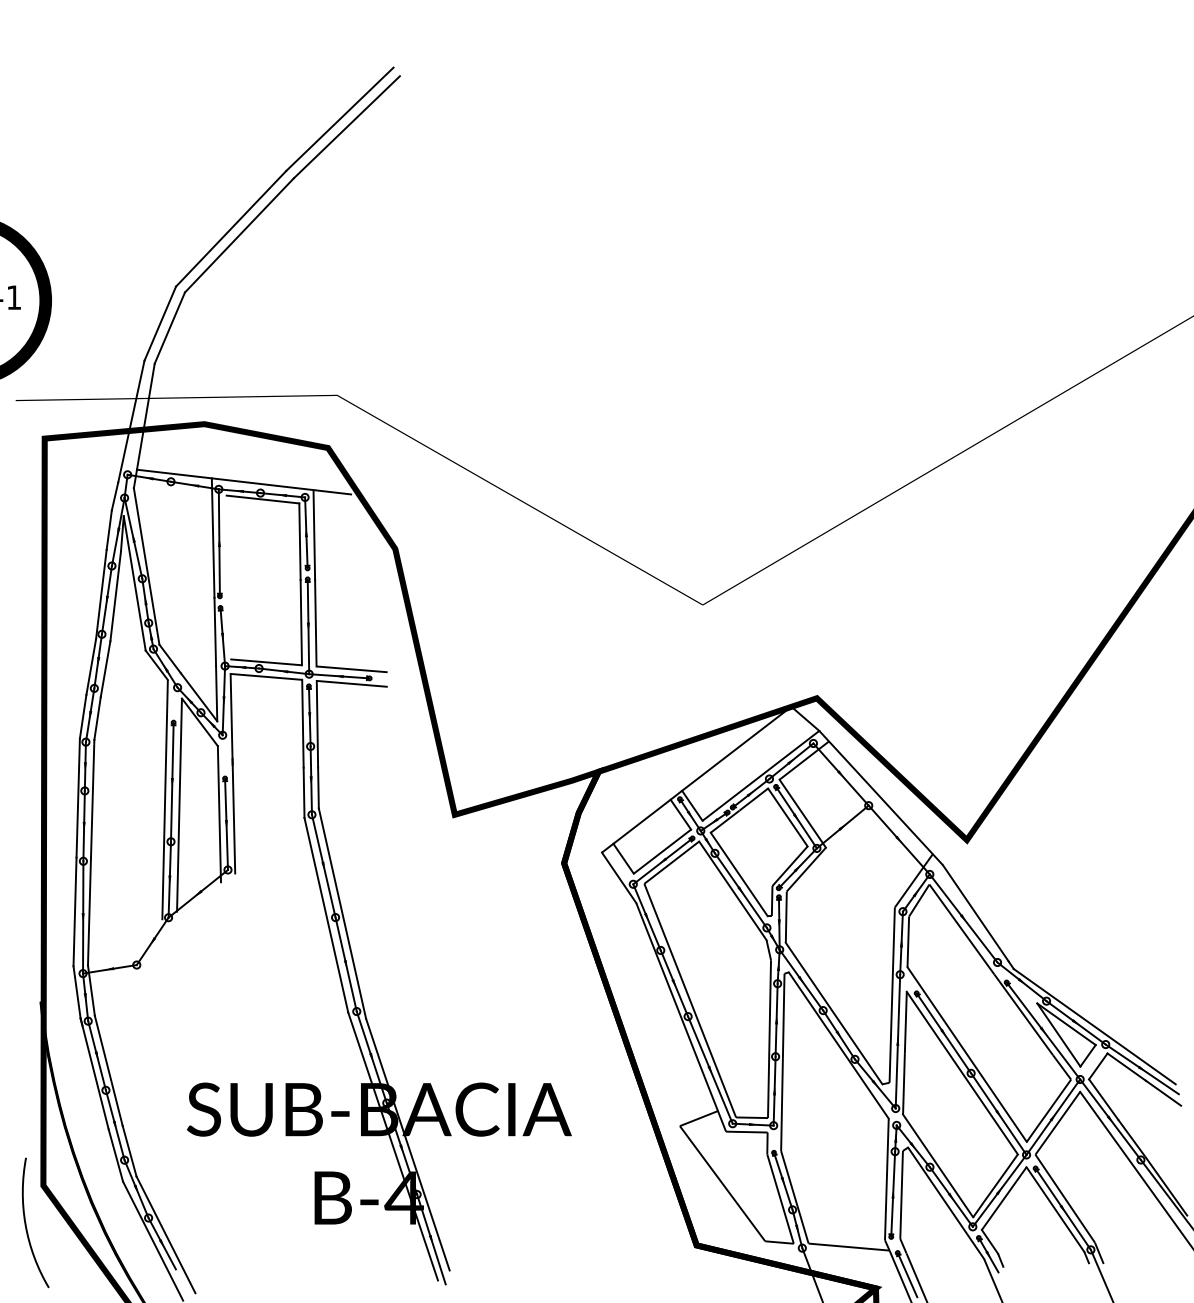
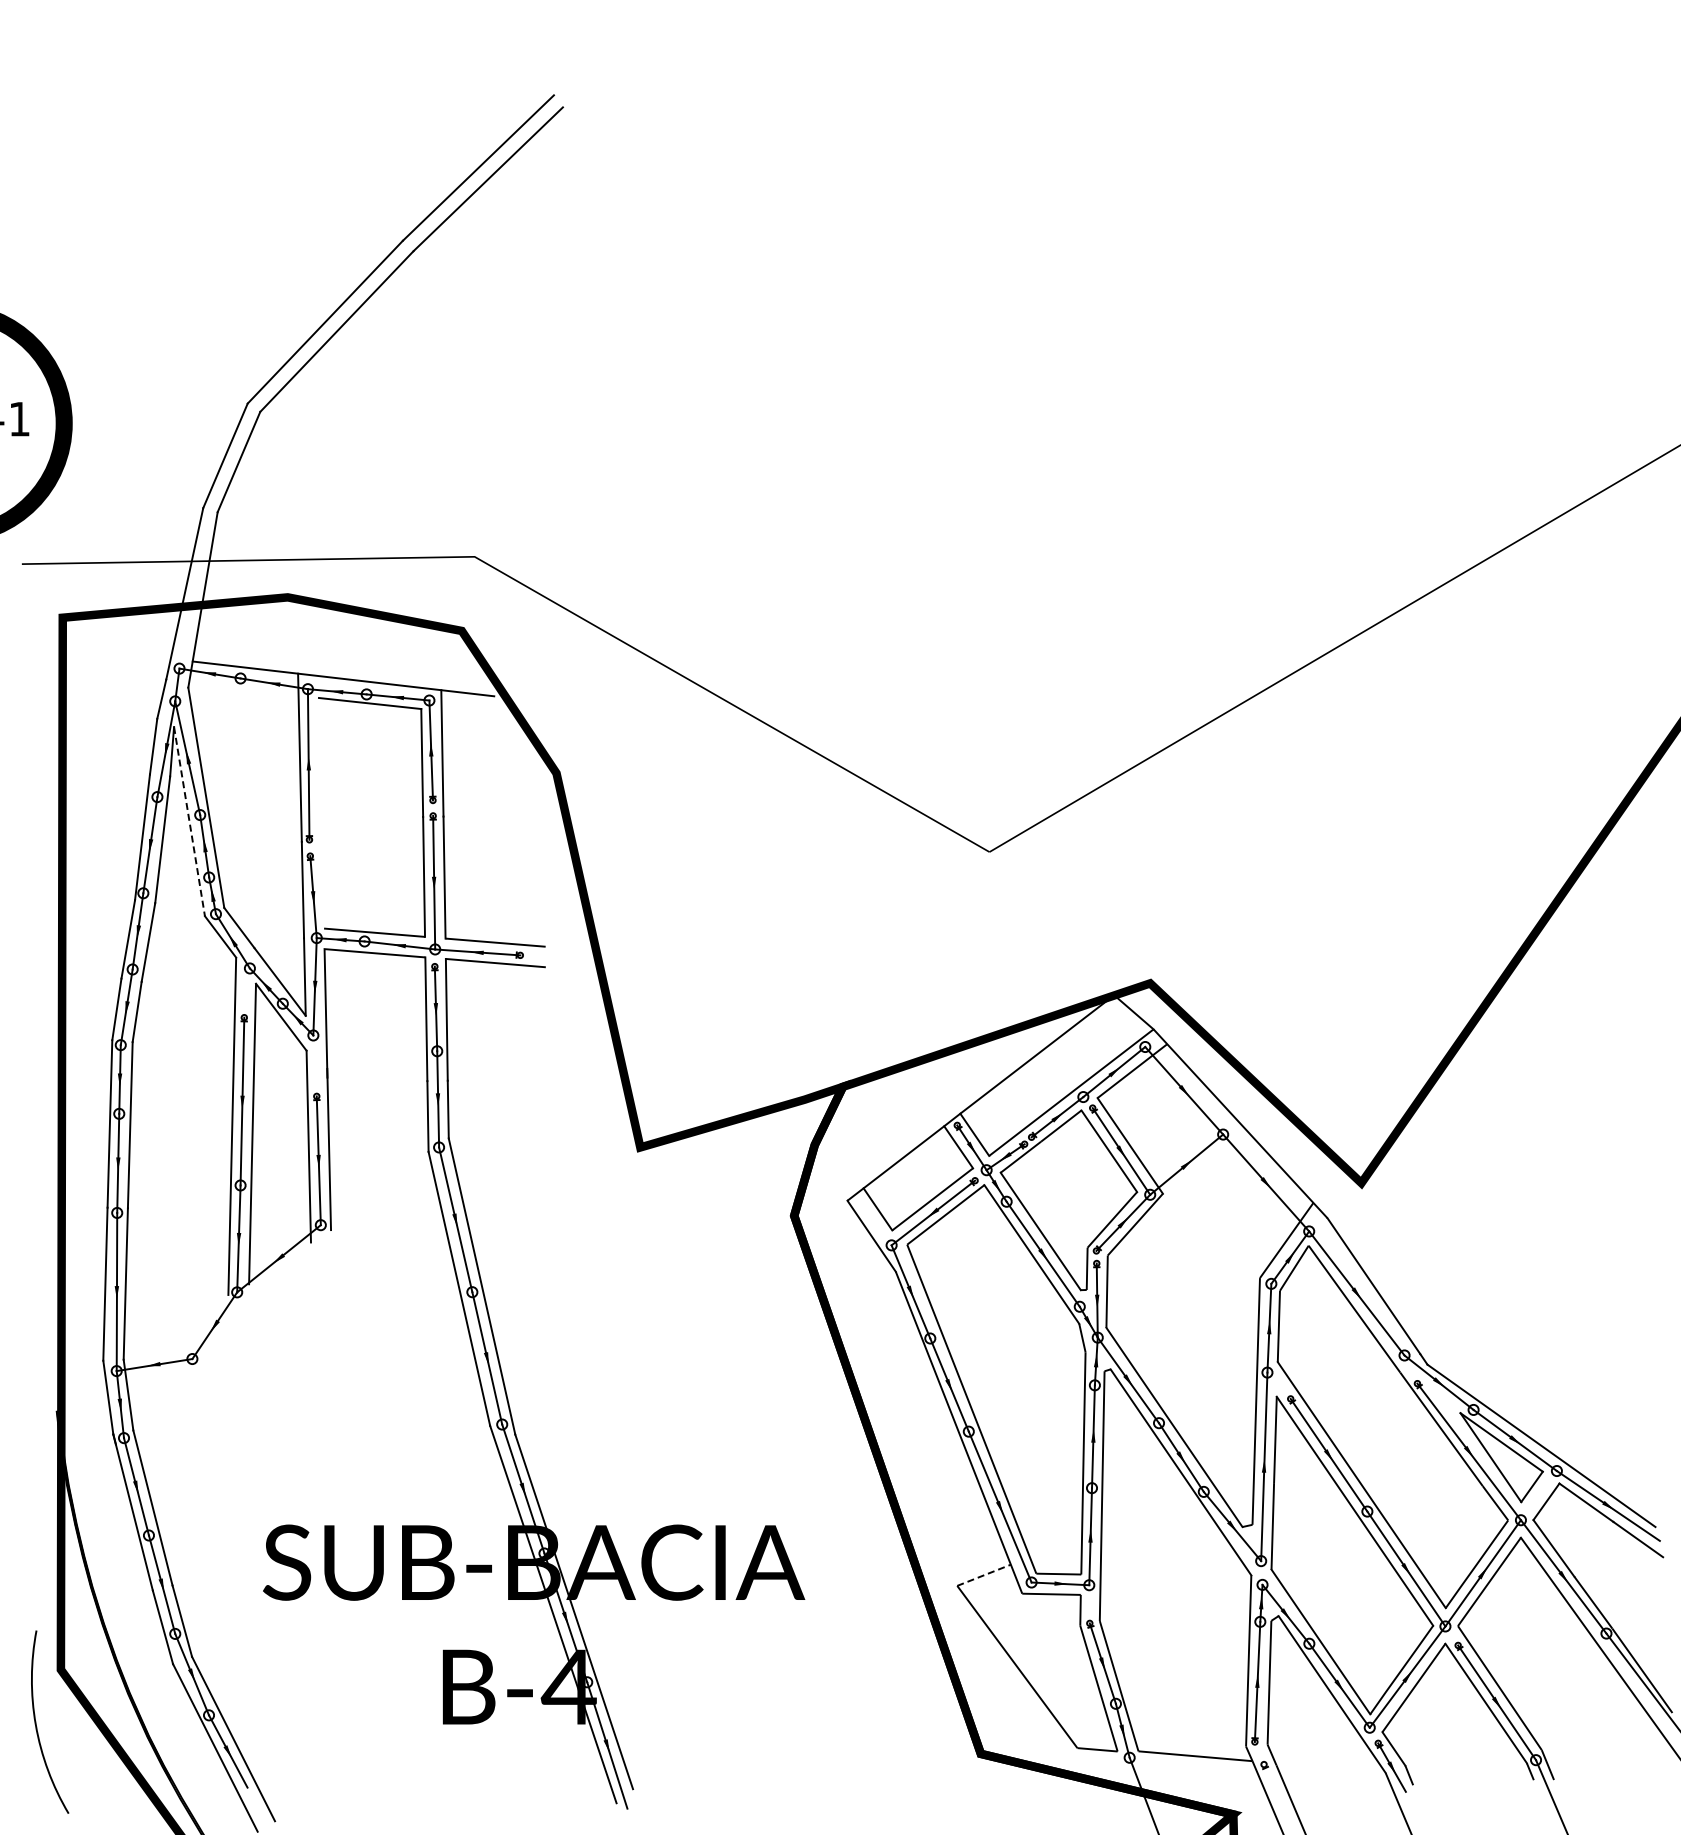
line: (134, 583) -> (189, 821), solid -> dashed
line: (699, 1118) -> (984, 1575), solid -> dashed
line: (907, 1274) -> (1277, 1795), removed

